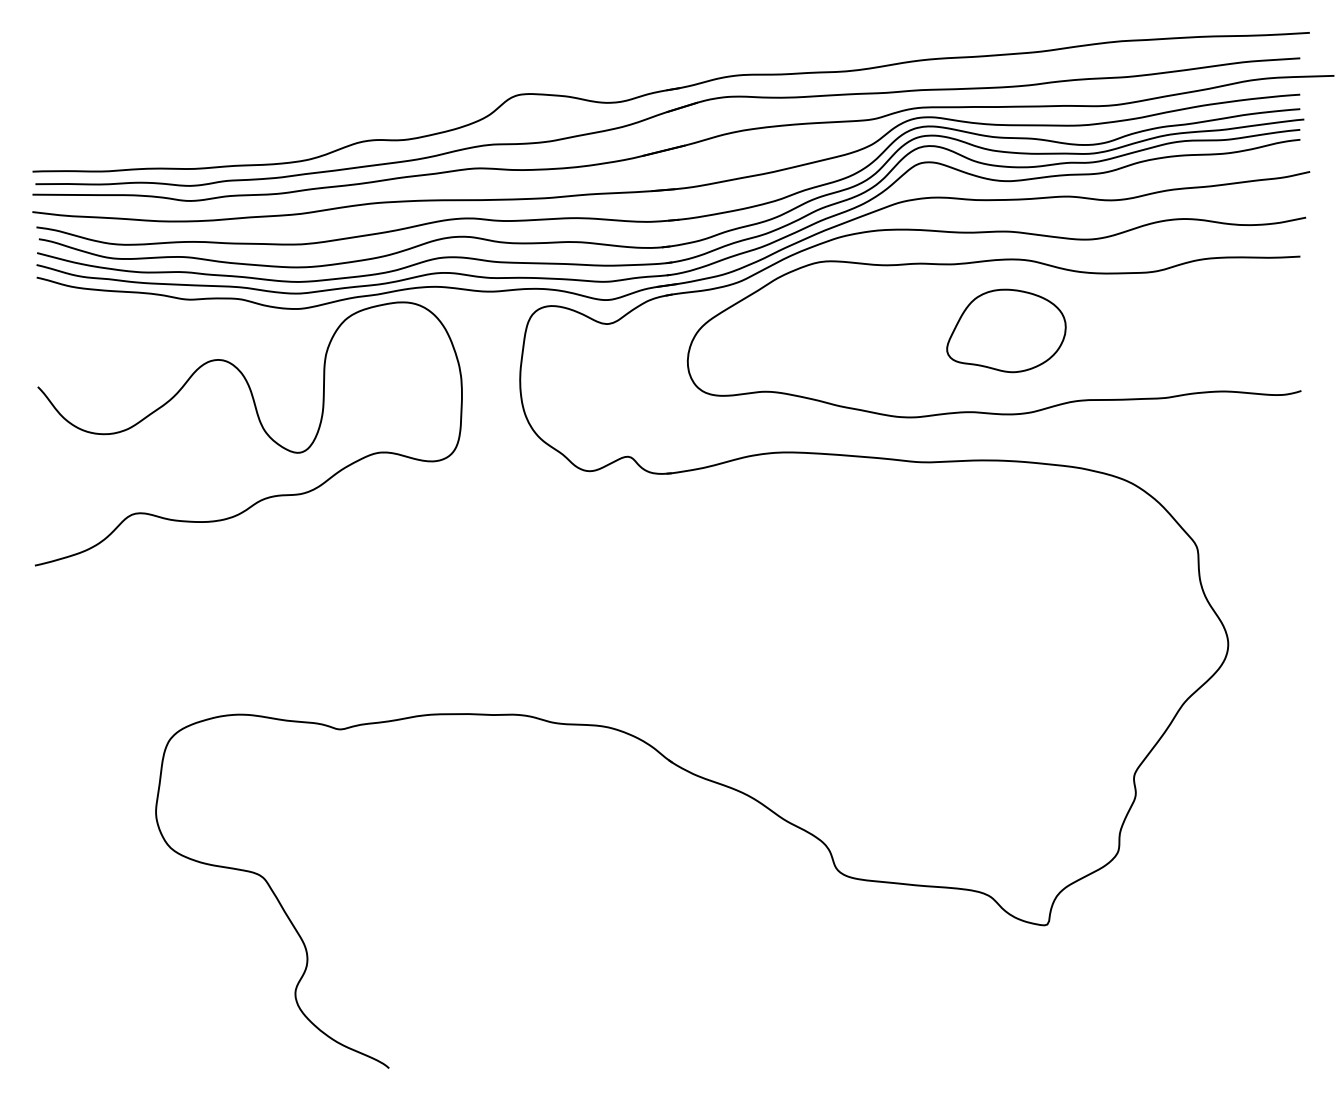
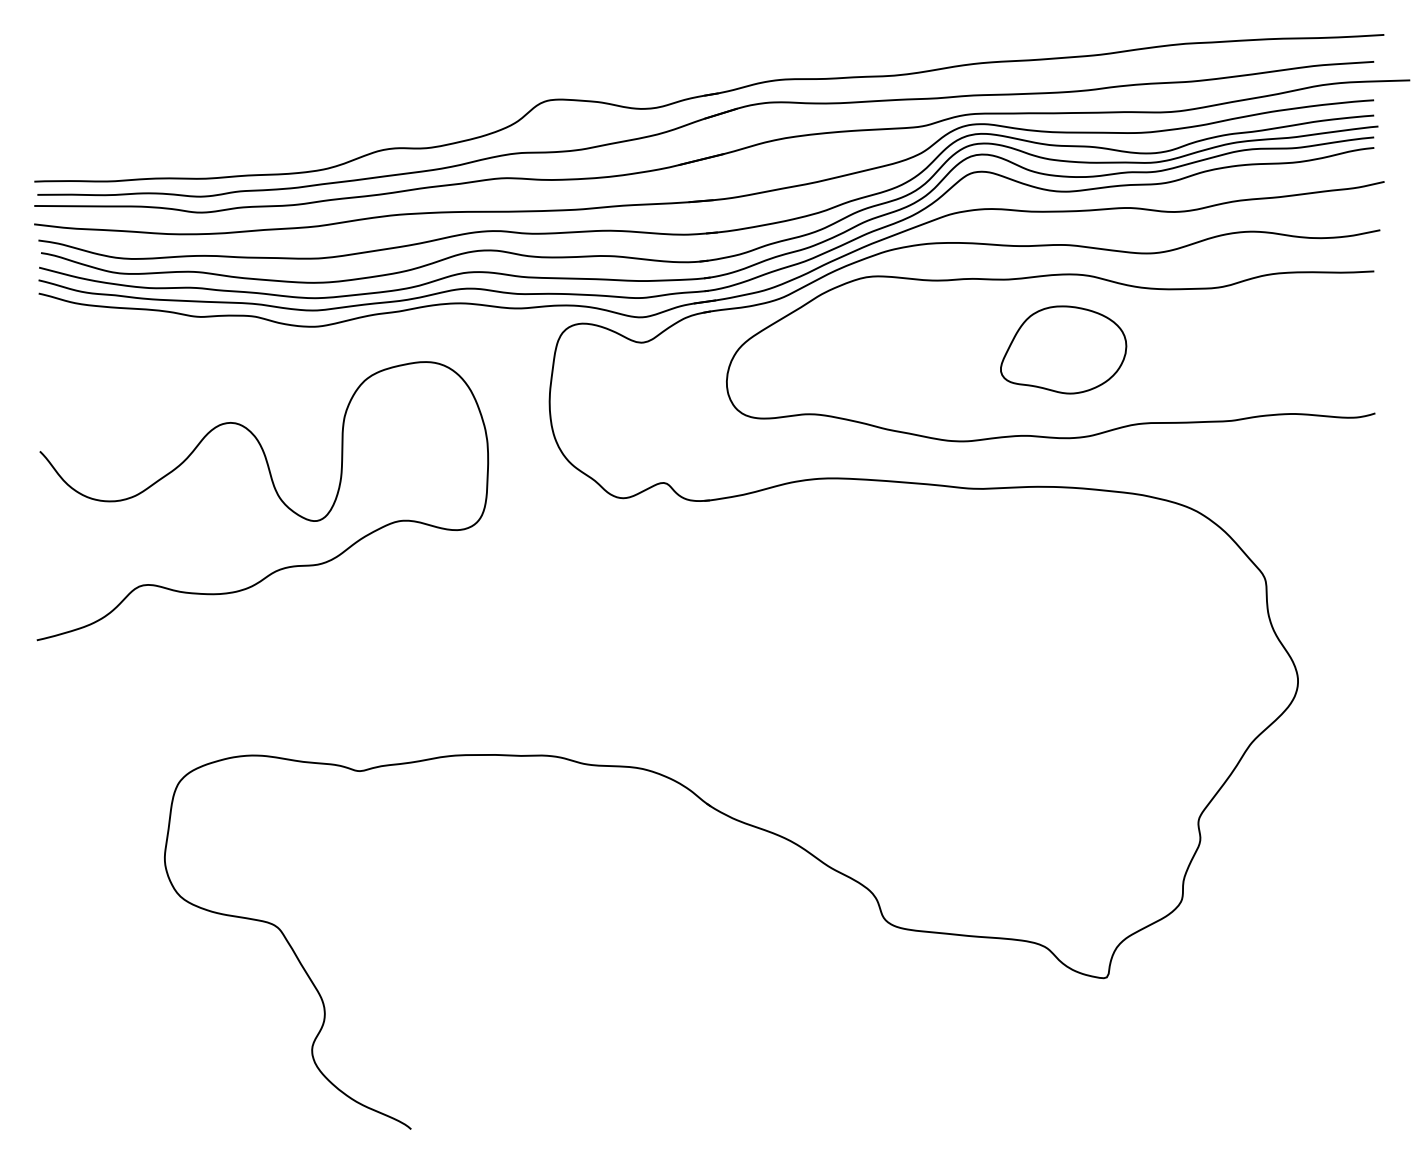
curve: (261, 427) -> (276, 494), moved

